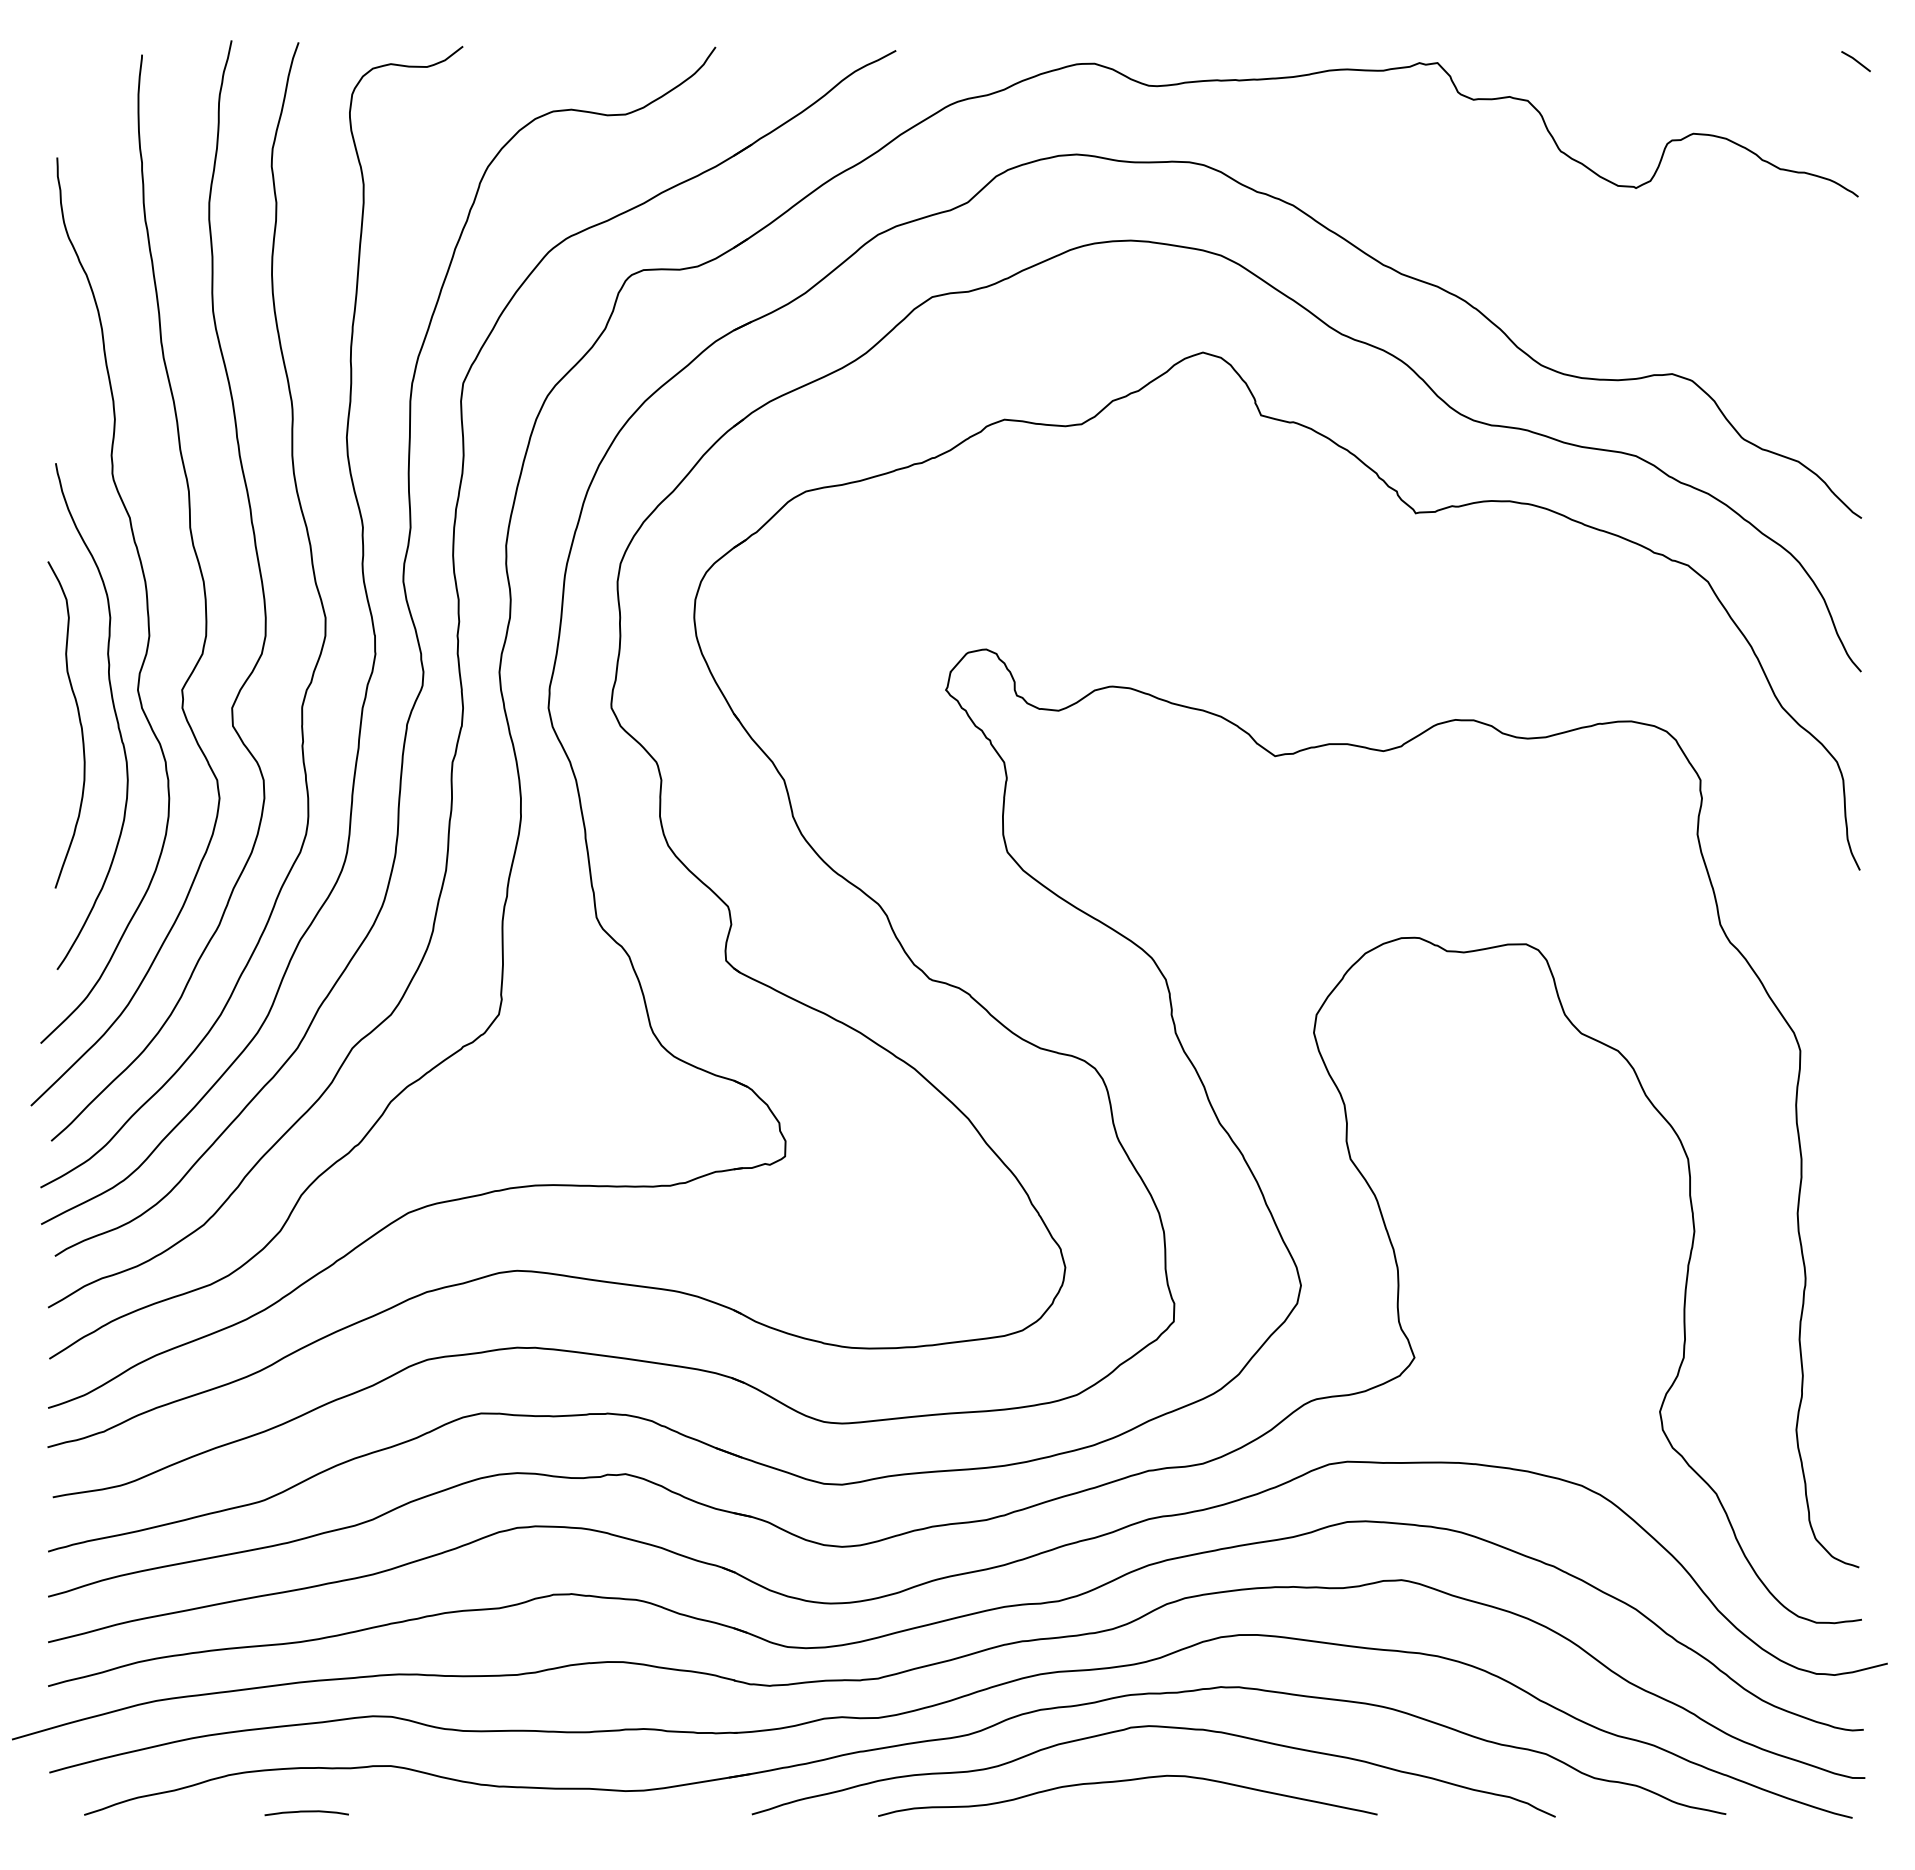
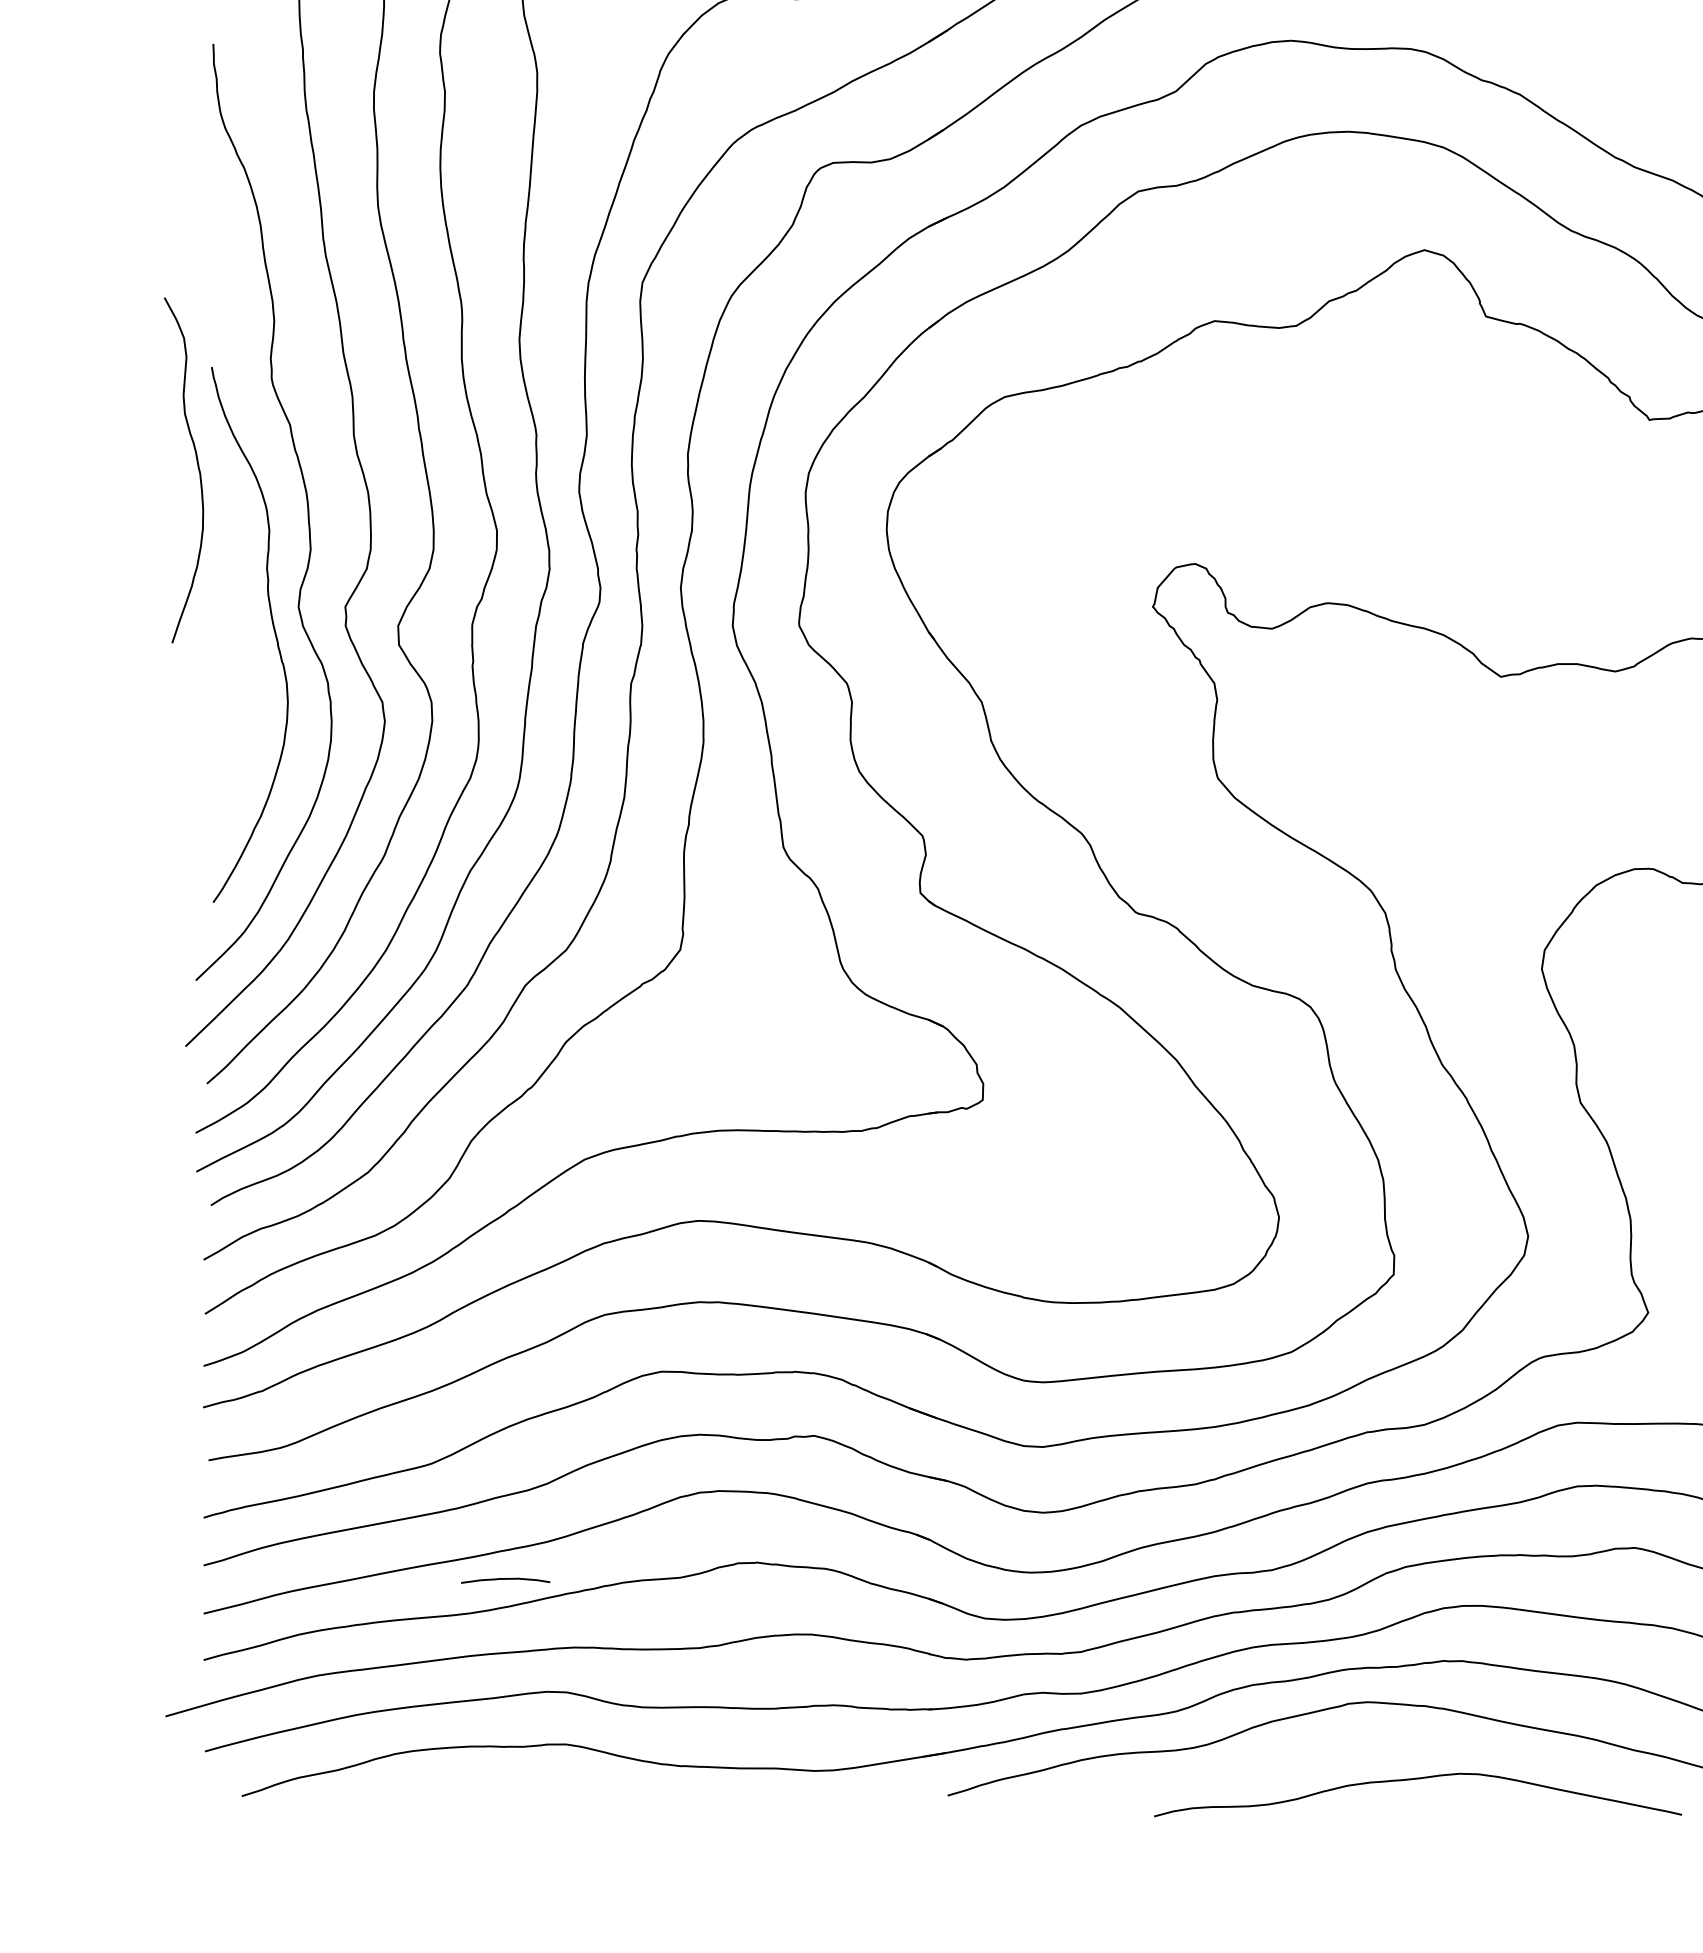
curve: (79, 723) -> (197, 468), moved
curve: (1127, 1781) -> (1417, 1779), moved
curve: (306, 1812) -> (505, 1580), moved

